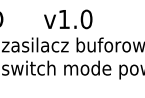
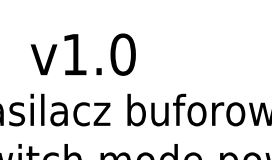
text: (68, 19) -> (83, 54), moved

